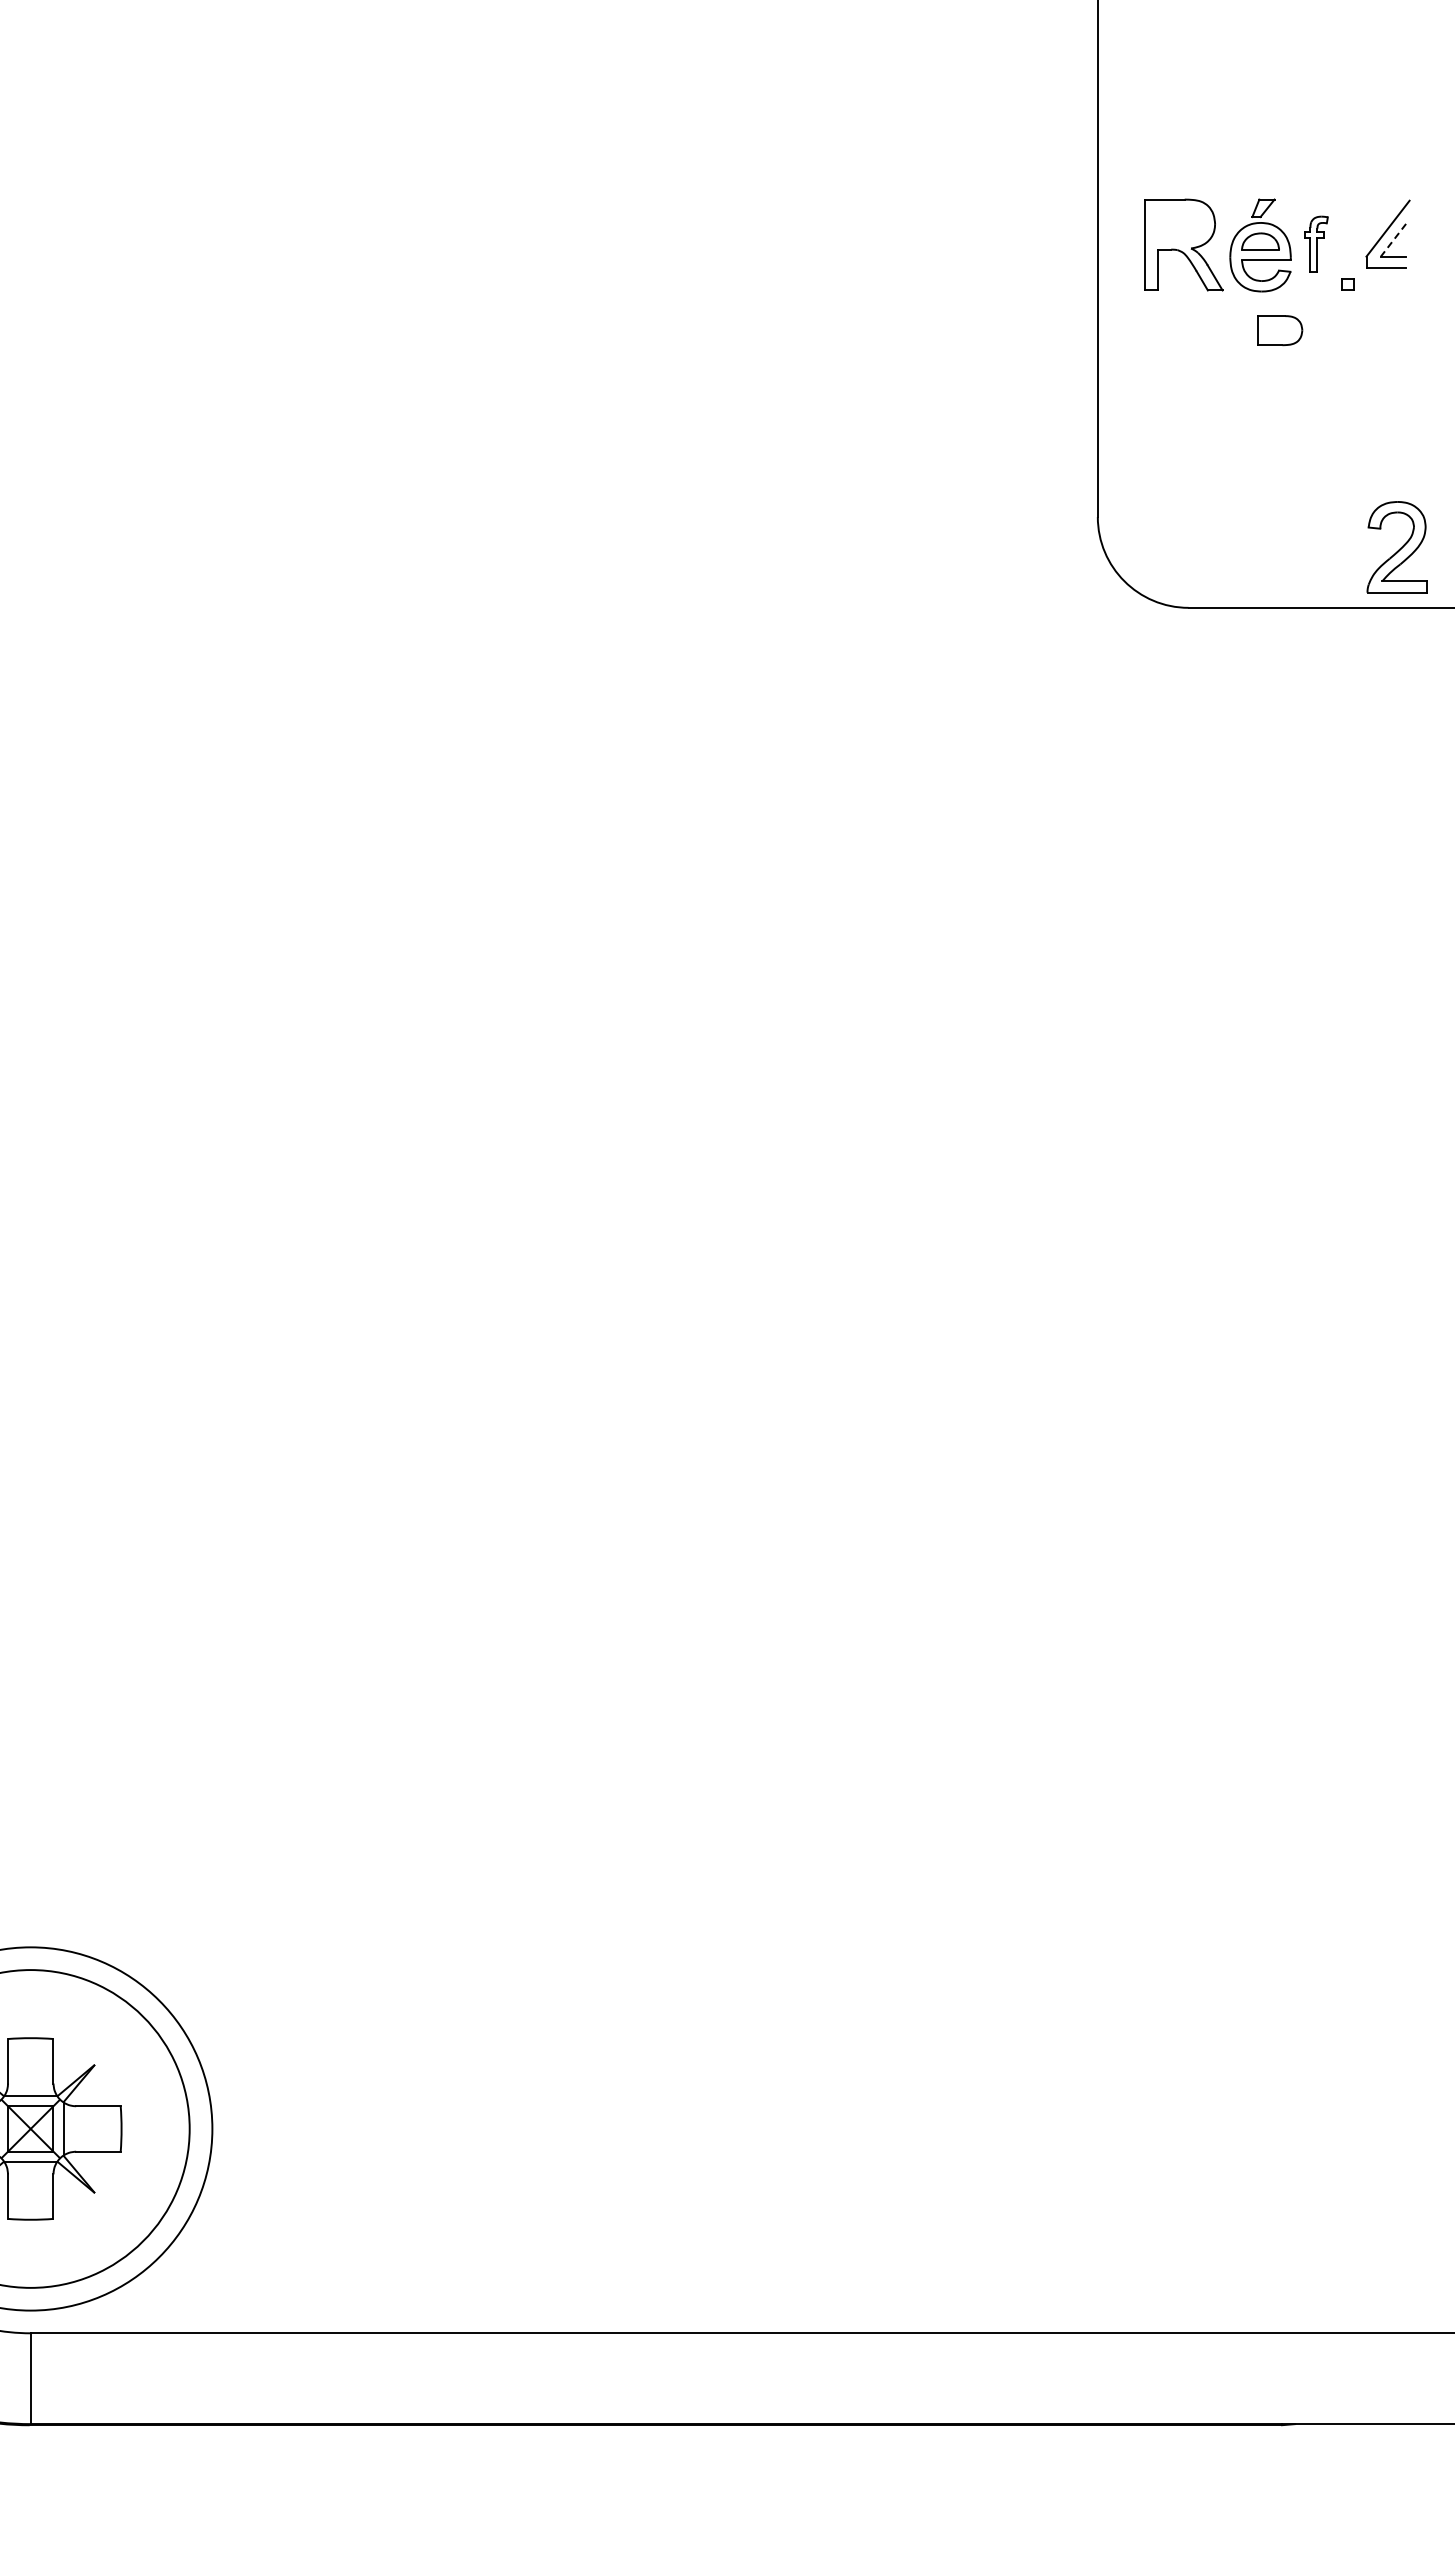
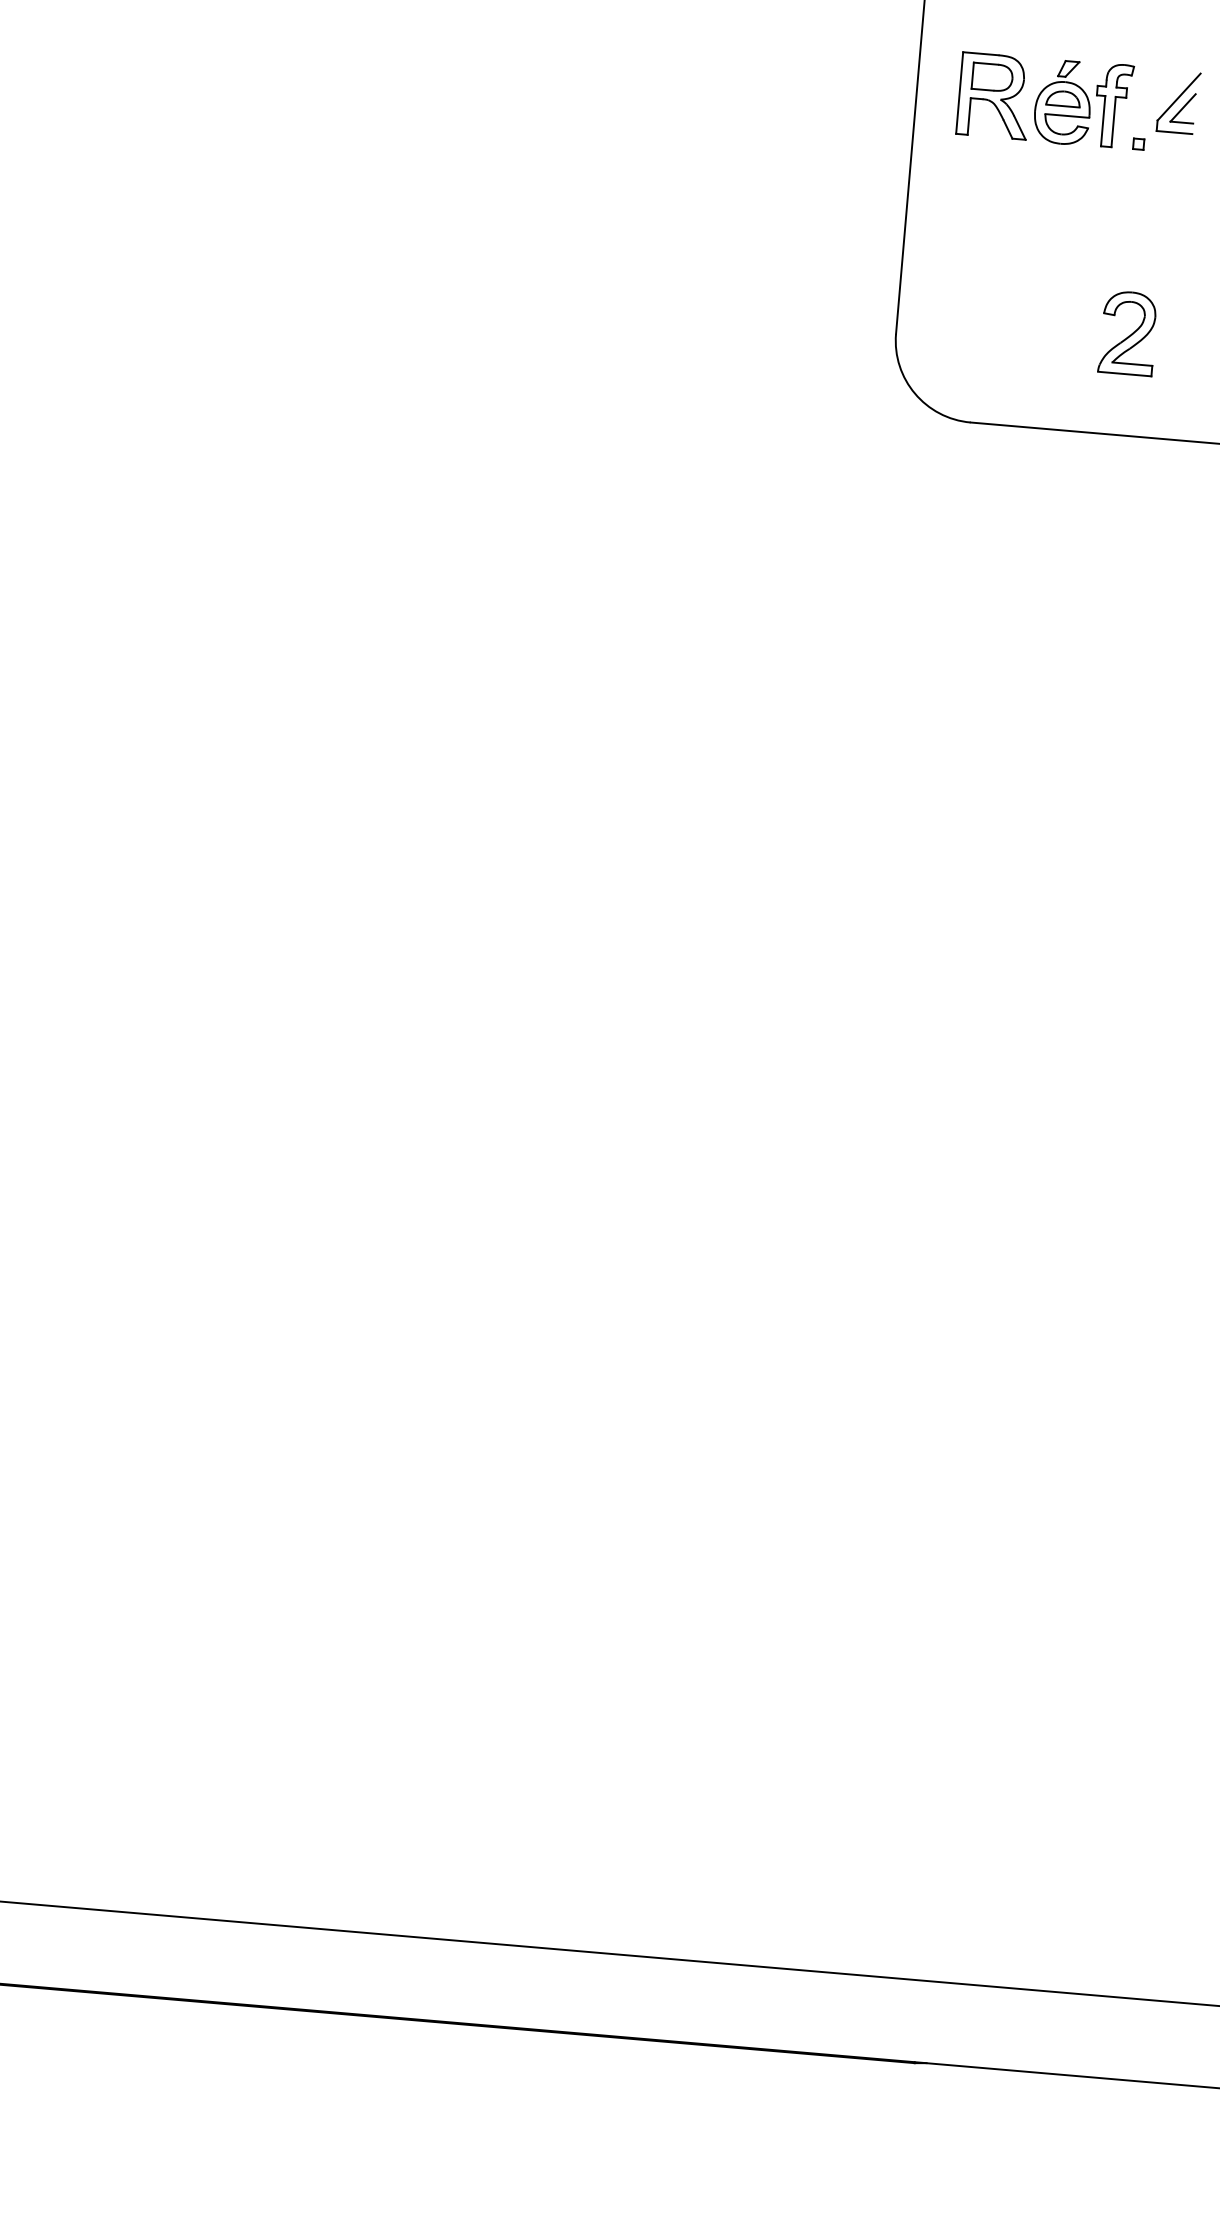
line: (1393, 240) -> (1183, 108), dashed -> solid
part: (1316, 243) -> (1113, 104), size x1.67
part: (1280, 330) -> (992, 77), moved
part: (1396, 547) -> (1127, 333), moved

